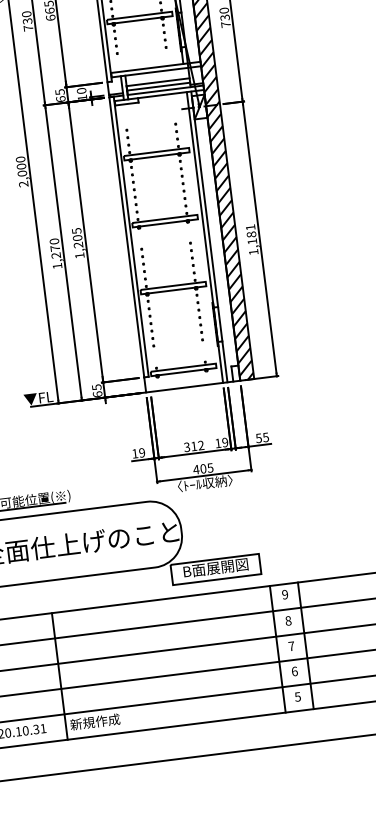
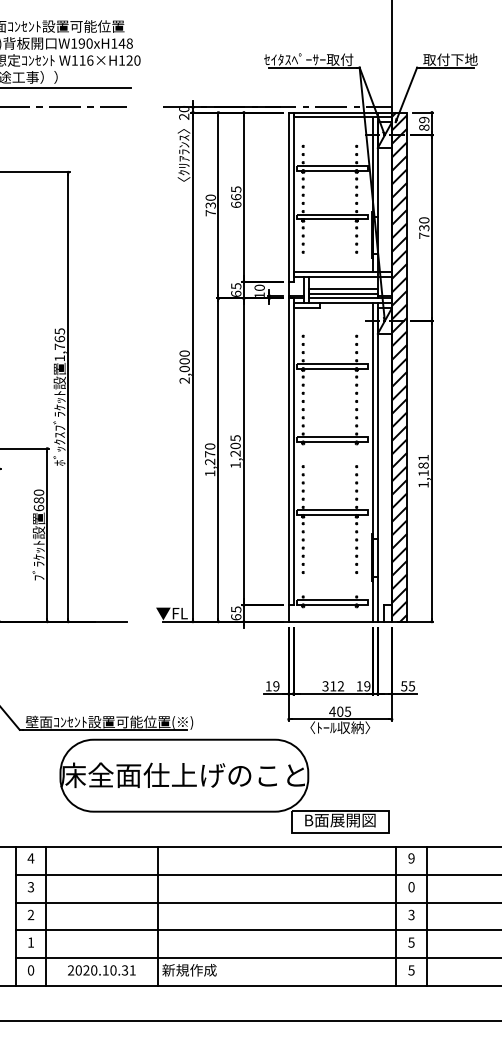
text: (288, 620) -> (411, 886), 8 -> 0
text: (291, 645) -> (411, 914), 7 -> 3
text: (294, 671) -> (411, 942), 6 -> 5

